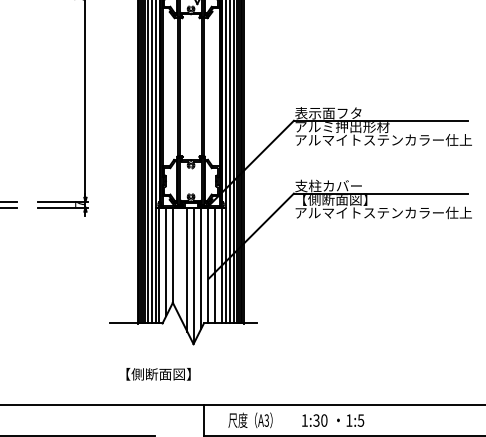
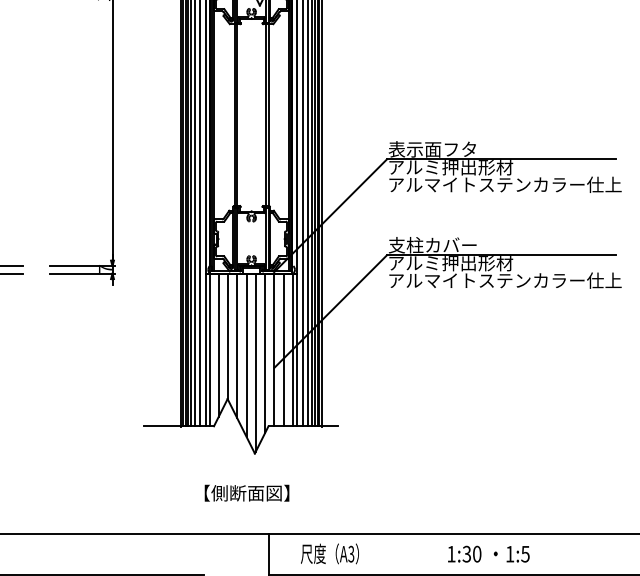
text: (342, 200) -> (451, 264), 【側断面図】 -> アルミ押出形材
line: (180, 262) -> (237, 345), added
text: (158, 374) -> (246, 493), moved
text: (333, 420) -> (489, 554), moved

